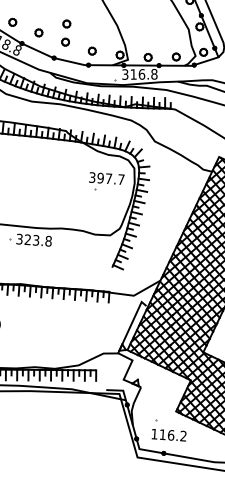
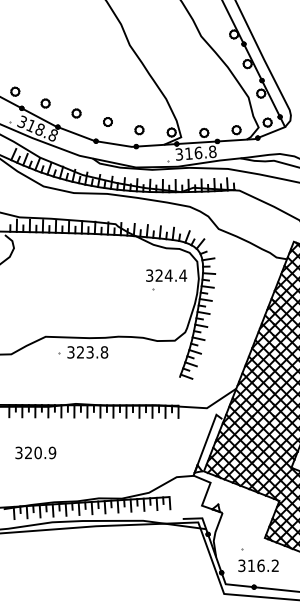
part: (66, 23) -> (107, 100), removed
text: (111, 178) -> (171, 275), 397.7 -> 324.4
text: (154, 433) -> (241, 565), 116.2 -> 316.2

